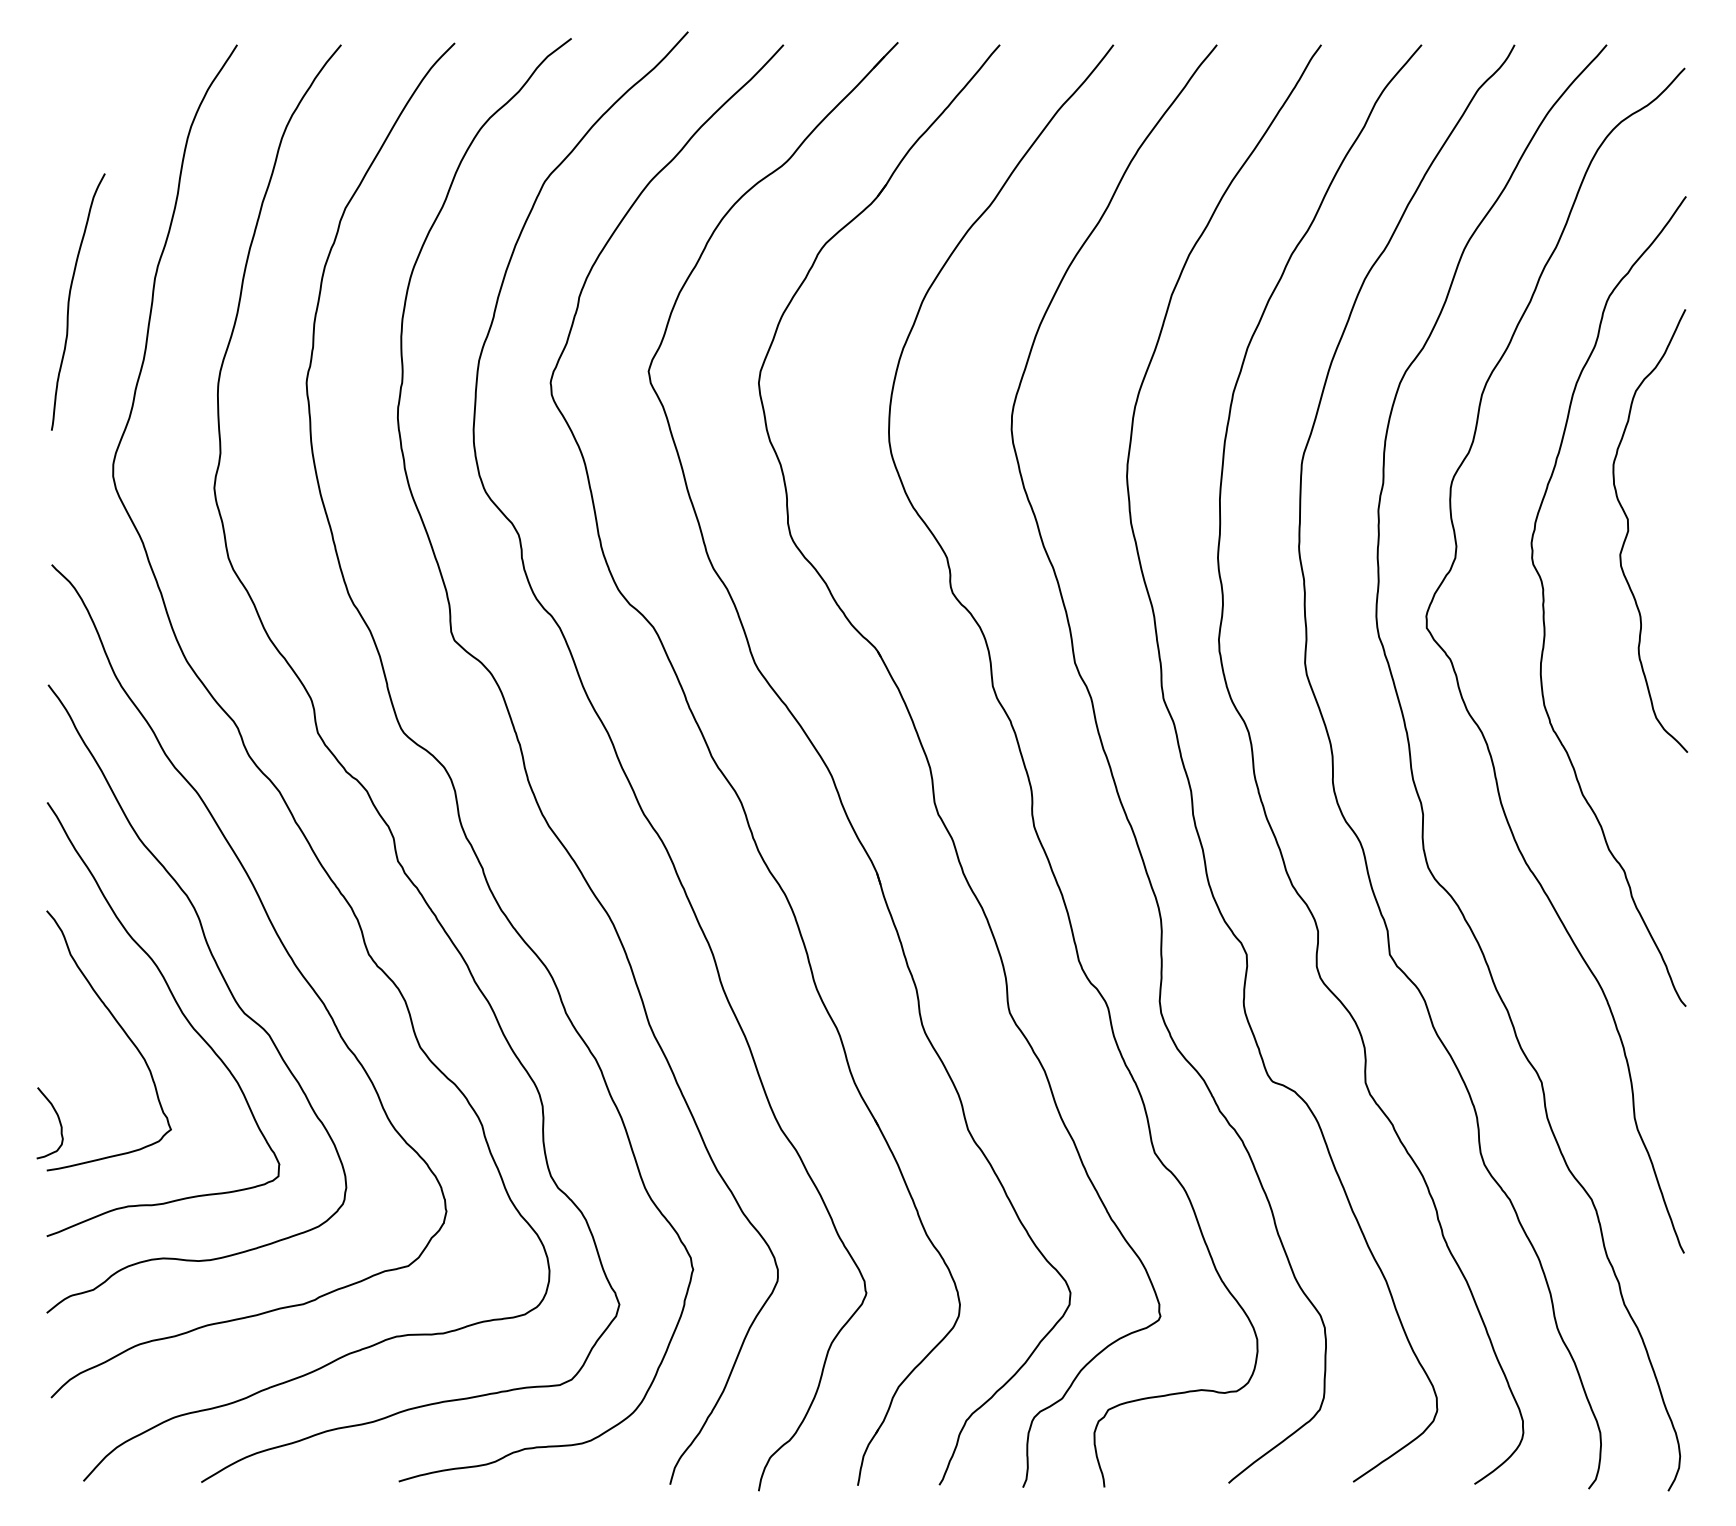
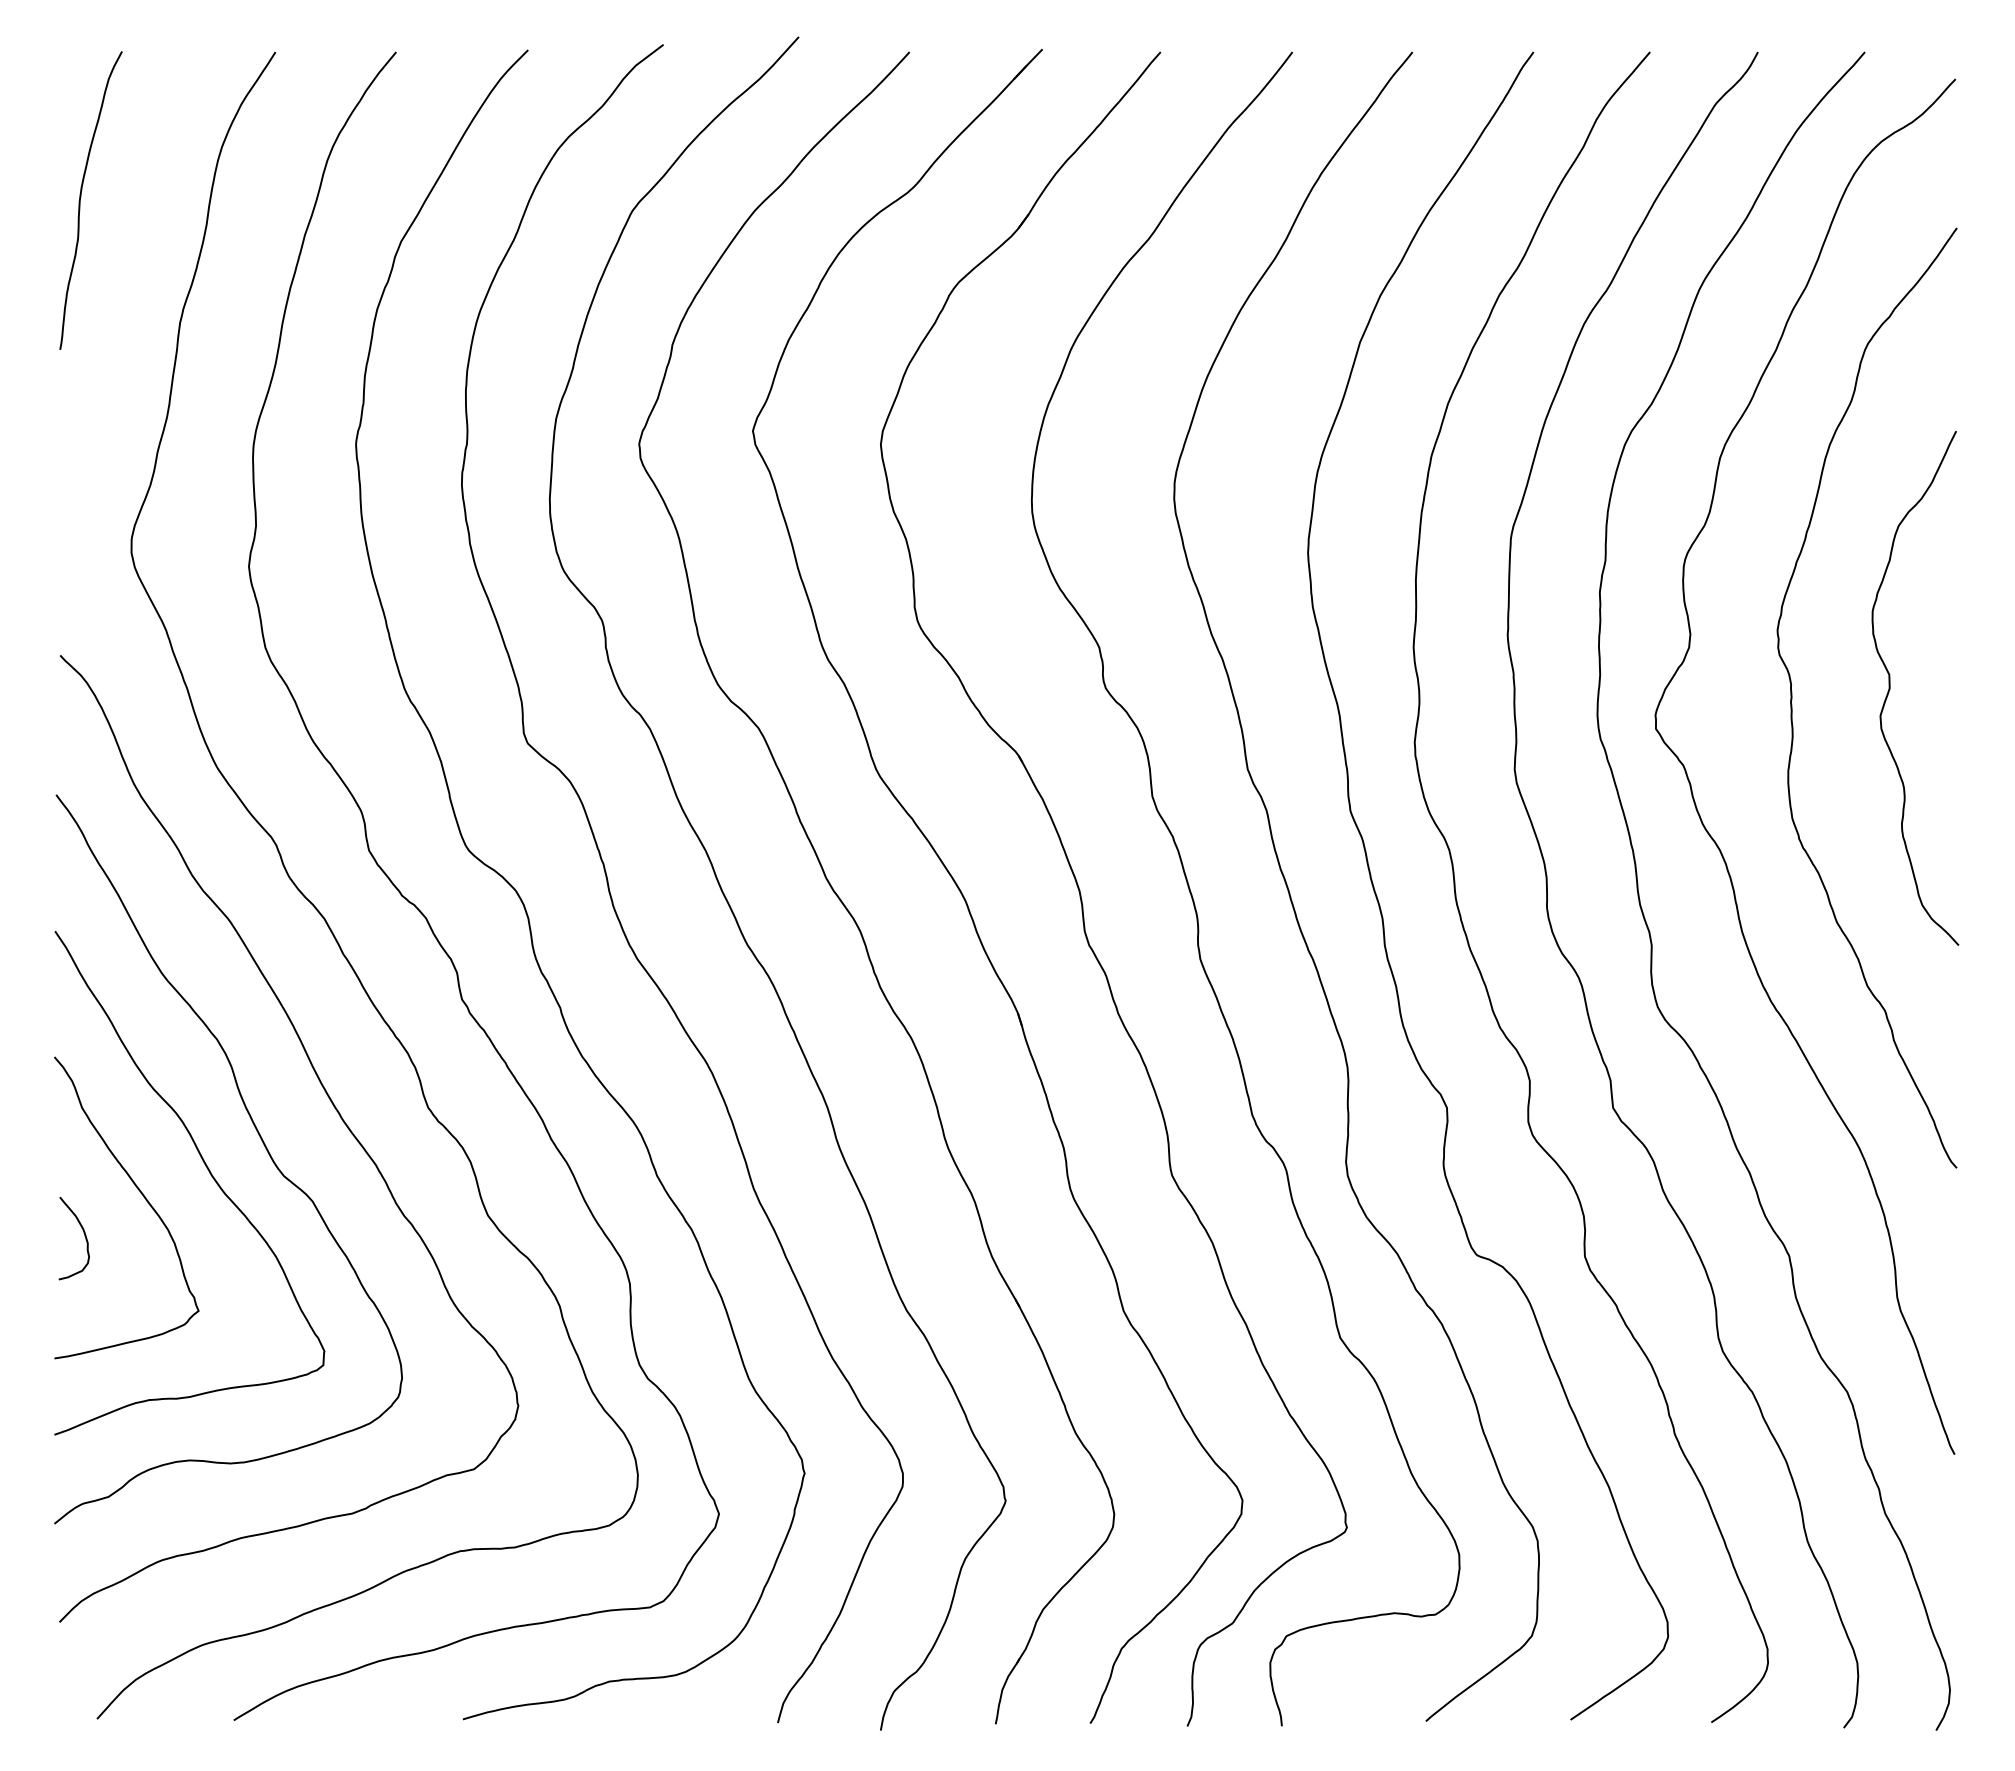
curve: (70, 299) -> (81, 197), moved
curve: (1628, 530) -> (1890, 687), moved
curve: (58, 1118) -> (83, 1233), moved

